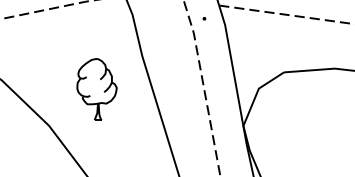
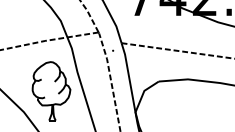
part: (97, 89) -> (51, 91), size x1.67

